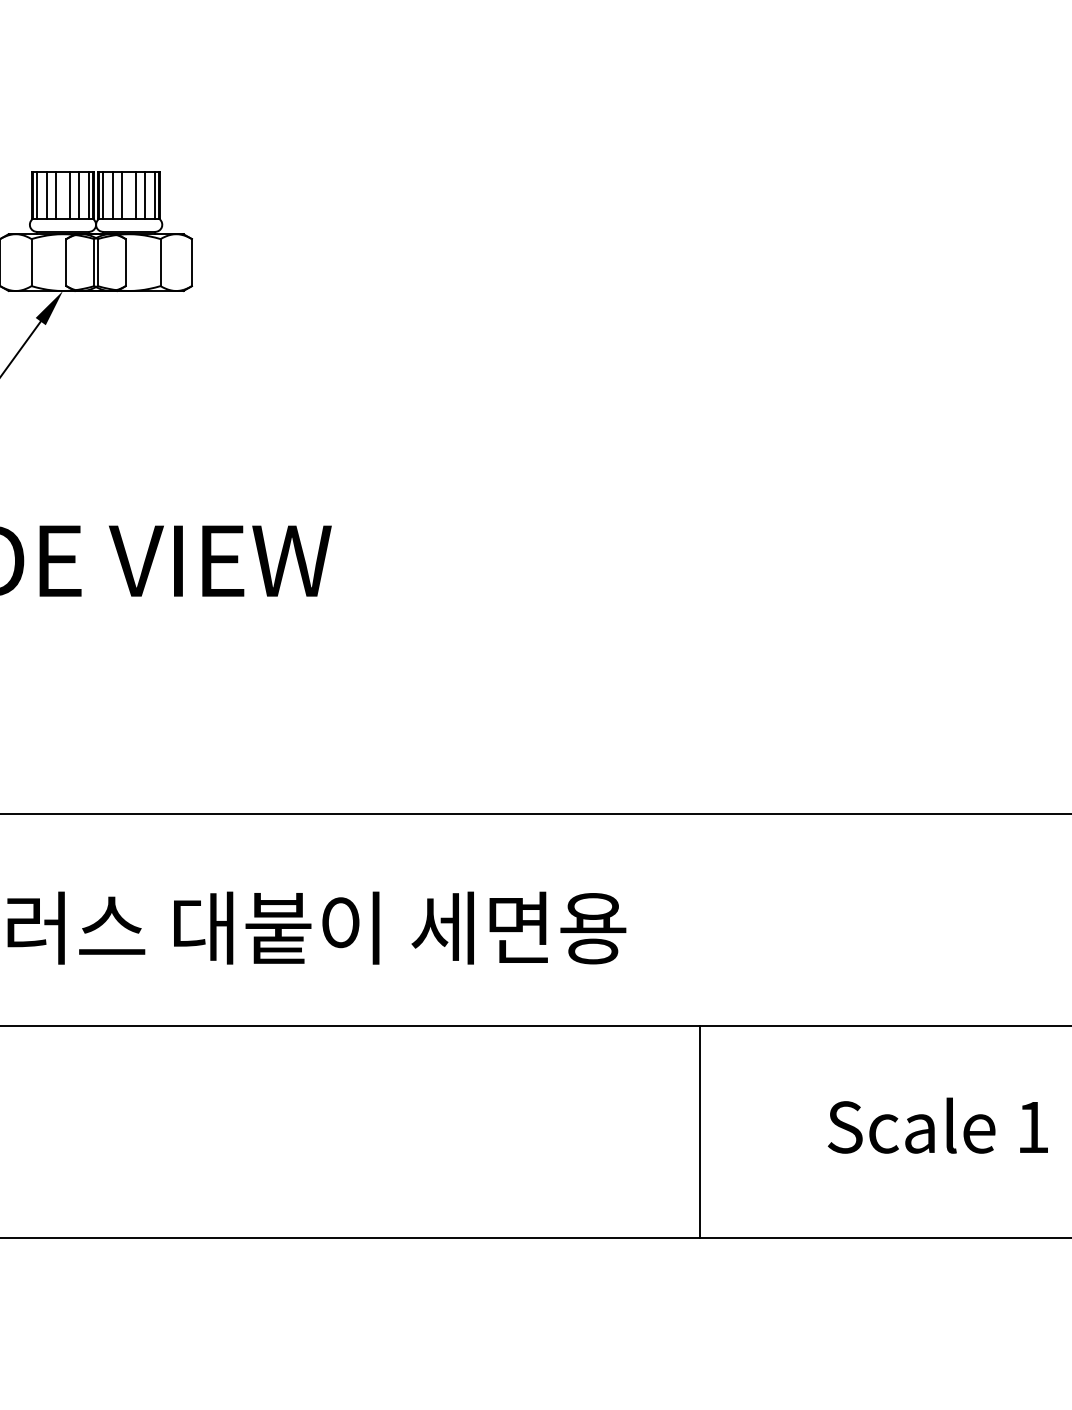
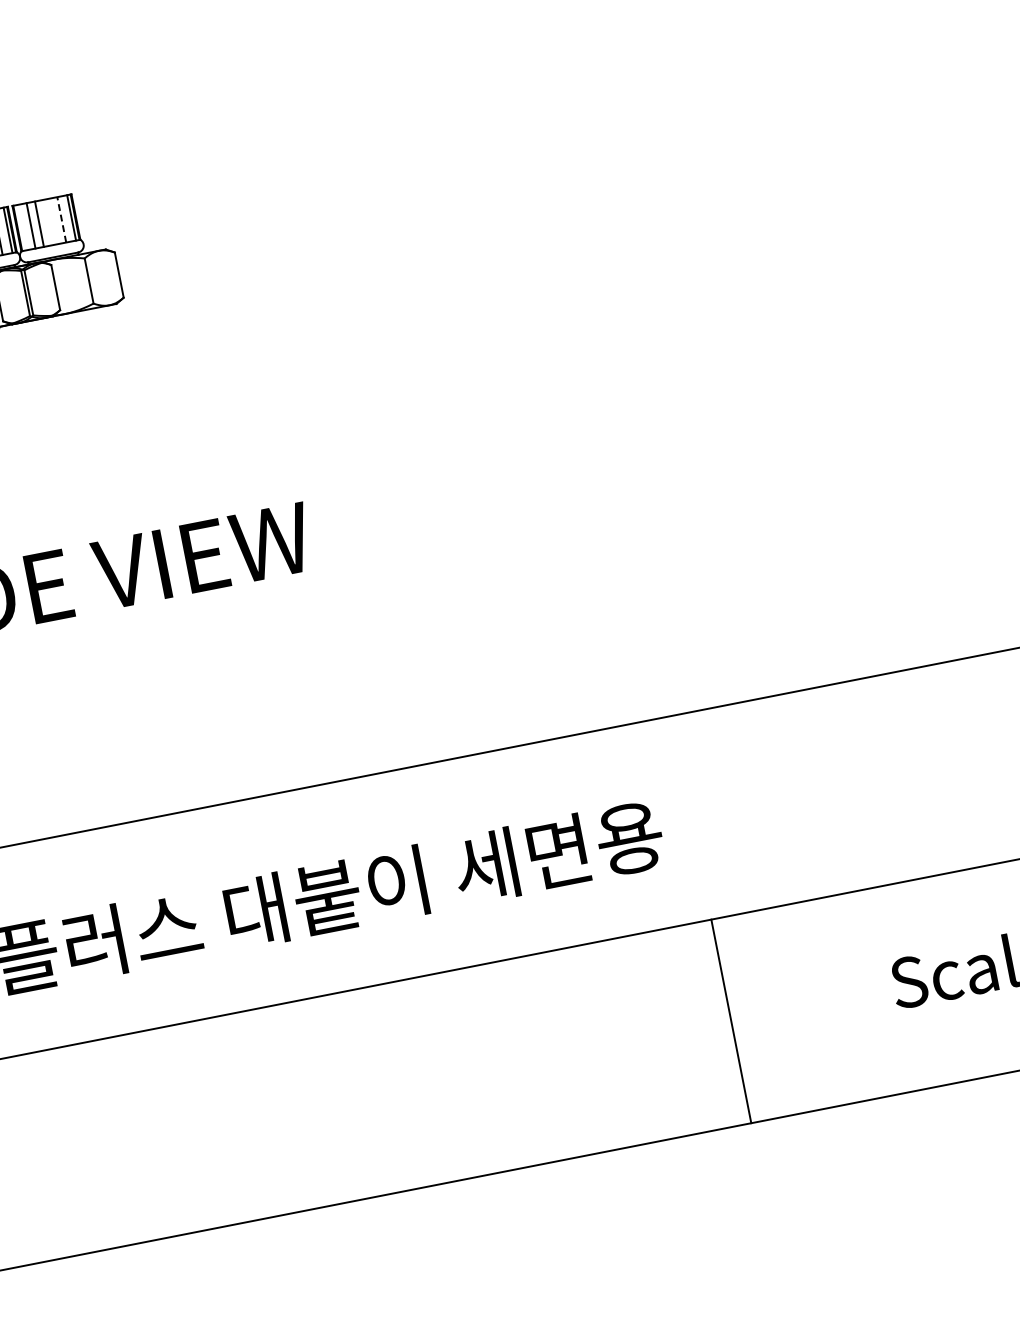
line: (102, 195) -> (20, 227), removed
line: (136, 195) -> (53, 221), removed
line: (145, 195) -> (62, 219), solid -> dashed
line: (700, 1131) -> (731, 1021), moved

